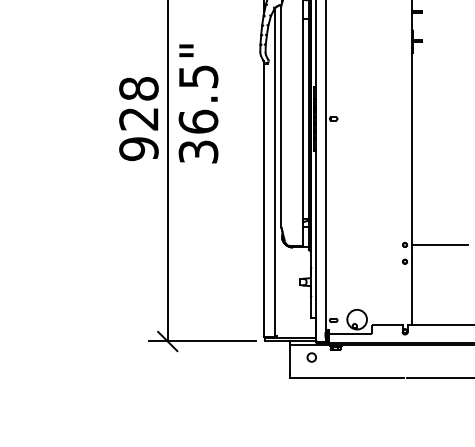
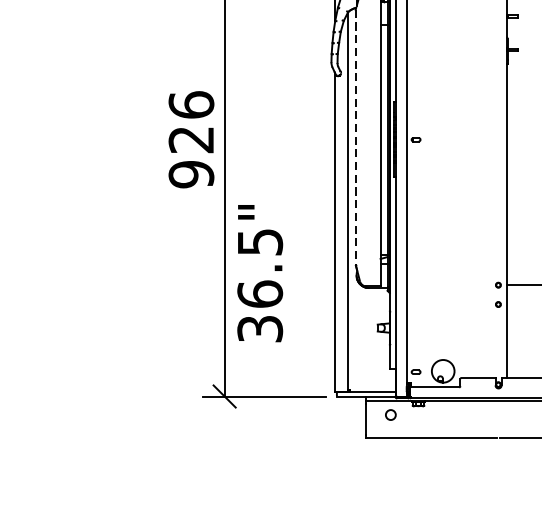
text: (138, 88) -> (190, 104), 928 -> 926
text: (198, 103) -> (260, 273), moved
line: (281, 116) -> (355, 136), solid -> dashed

